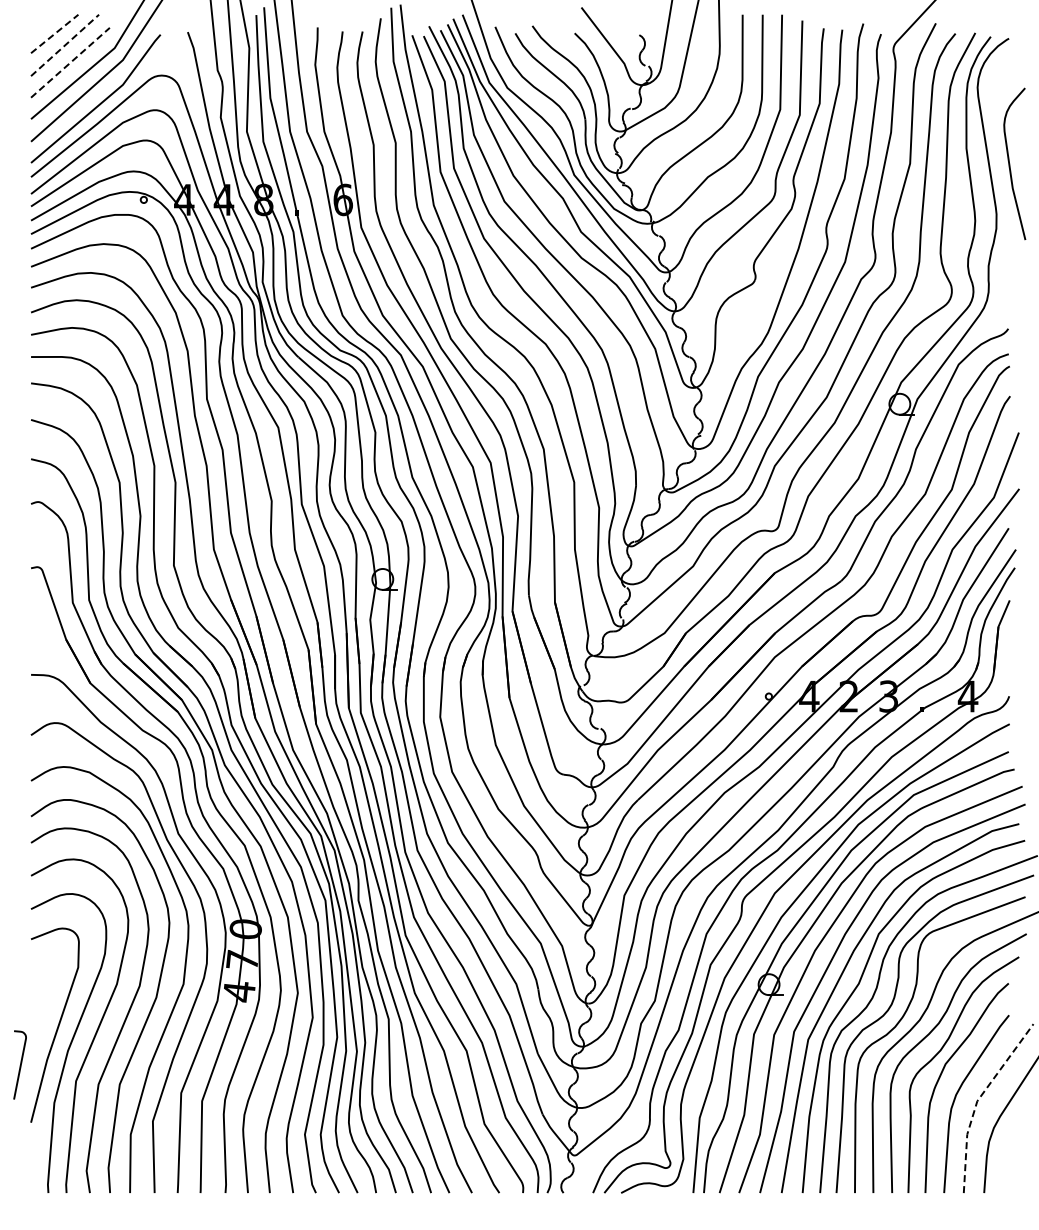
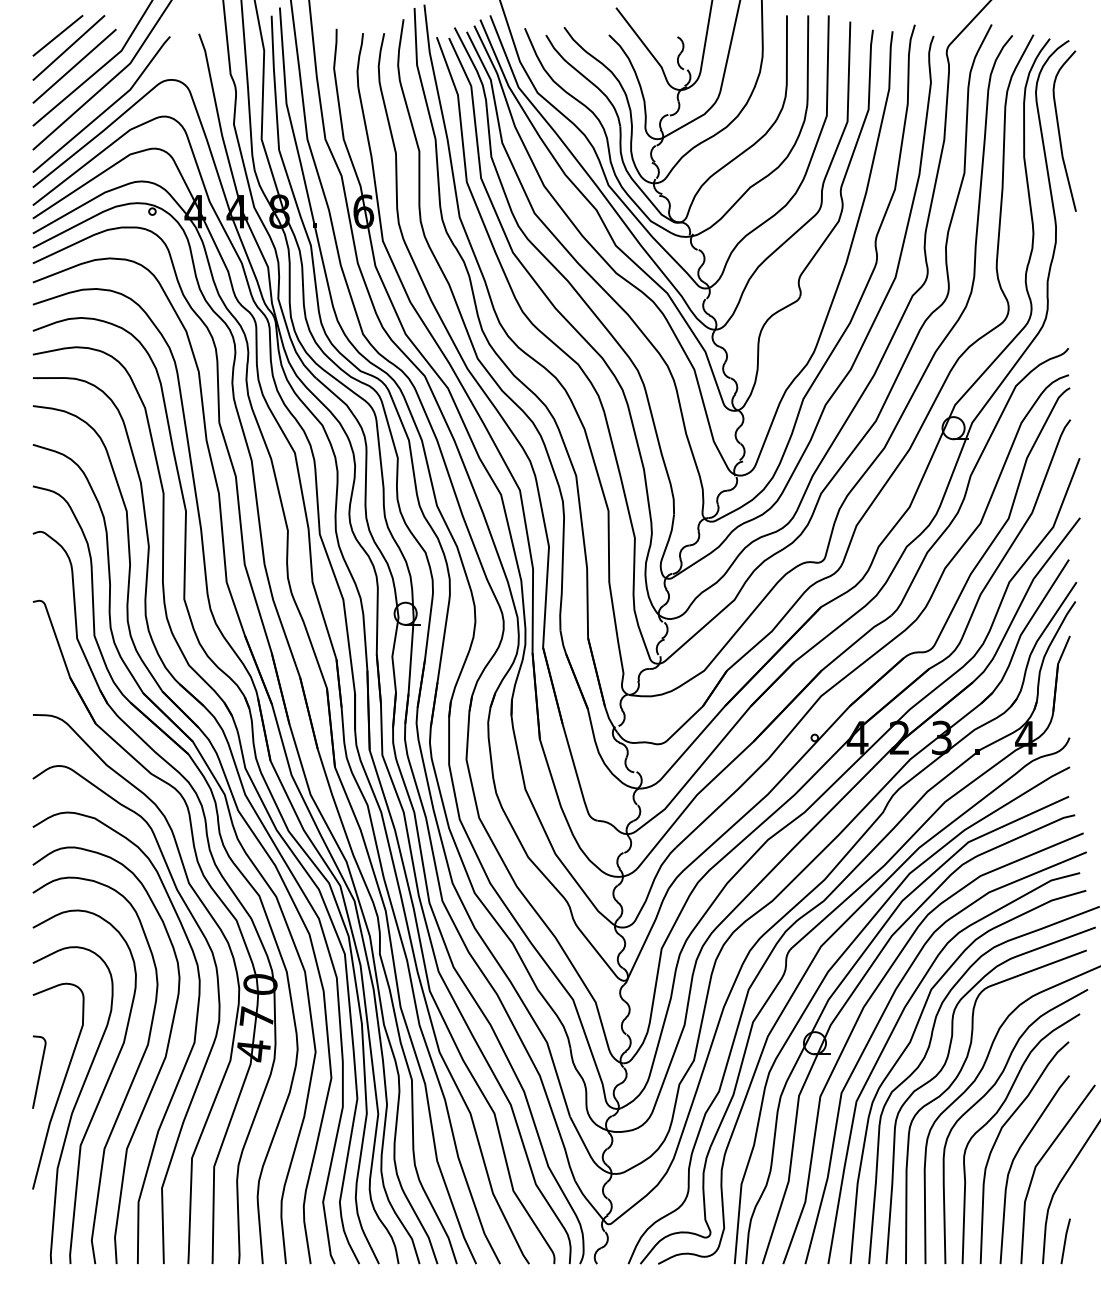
line: (54, 33) -> (57, 35), dashed -> solid
line: (65, 45) -> (69, 48), dashed -> solid
line: (70, 62) -> (74, 66), dashed -> solid
curve: (1010, 163) -> (1060, 130), moved
curve: (20, 1064) -> (39, 1071), moved
line: (977, 1101) -> (1035, 1167), dashed -> solid
line: (1005, 1171) -> (1065, 1241), added

